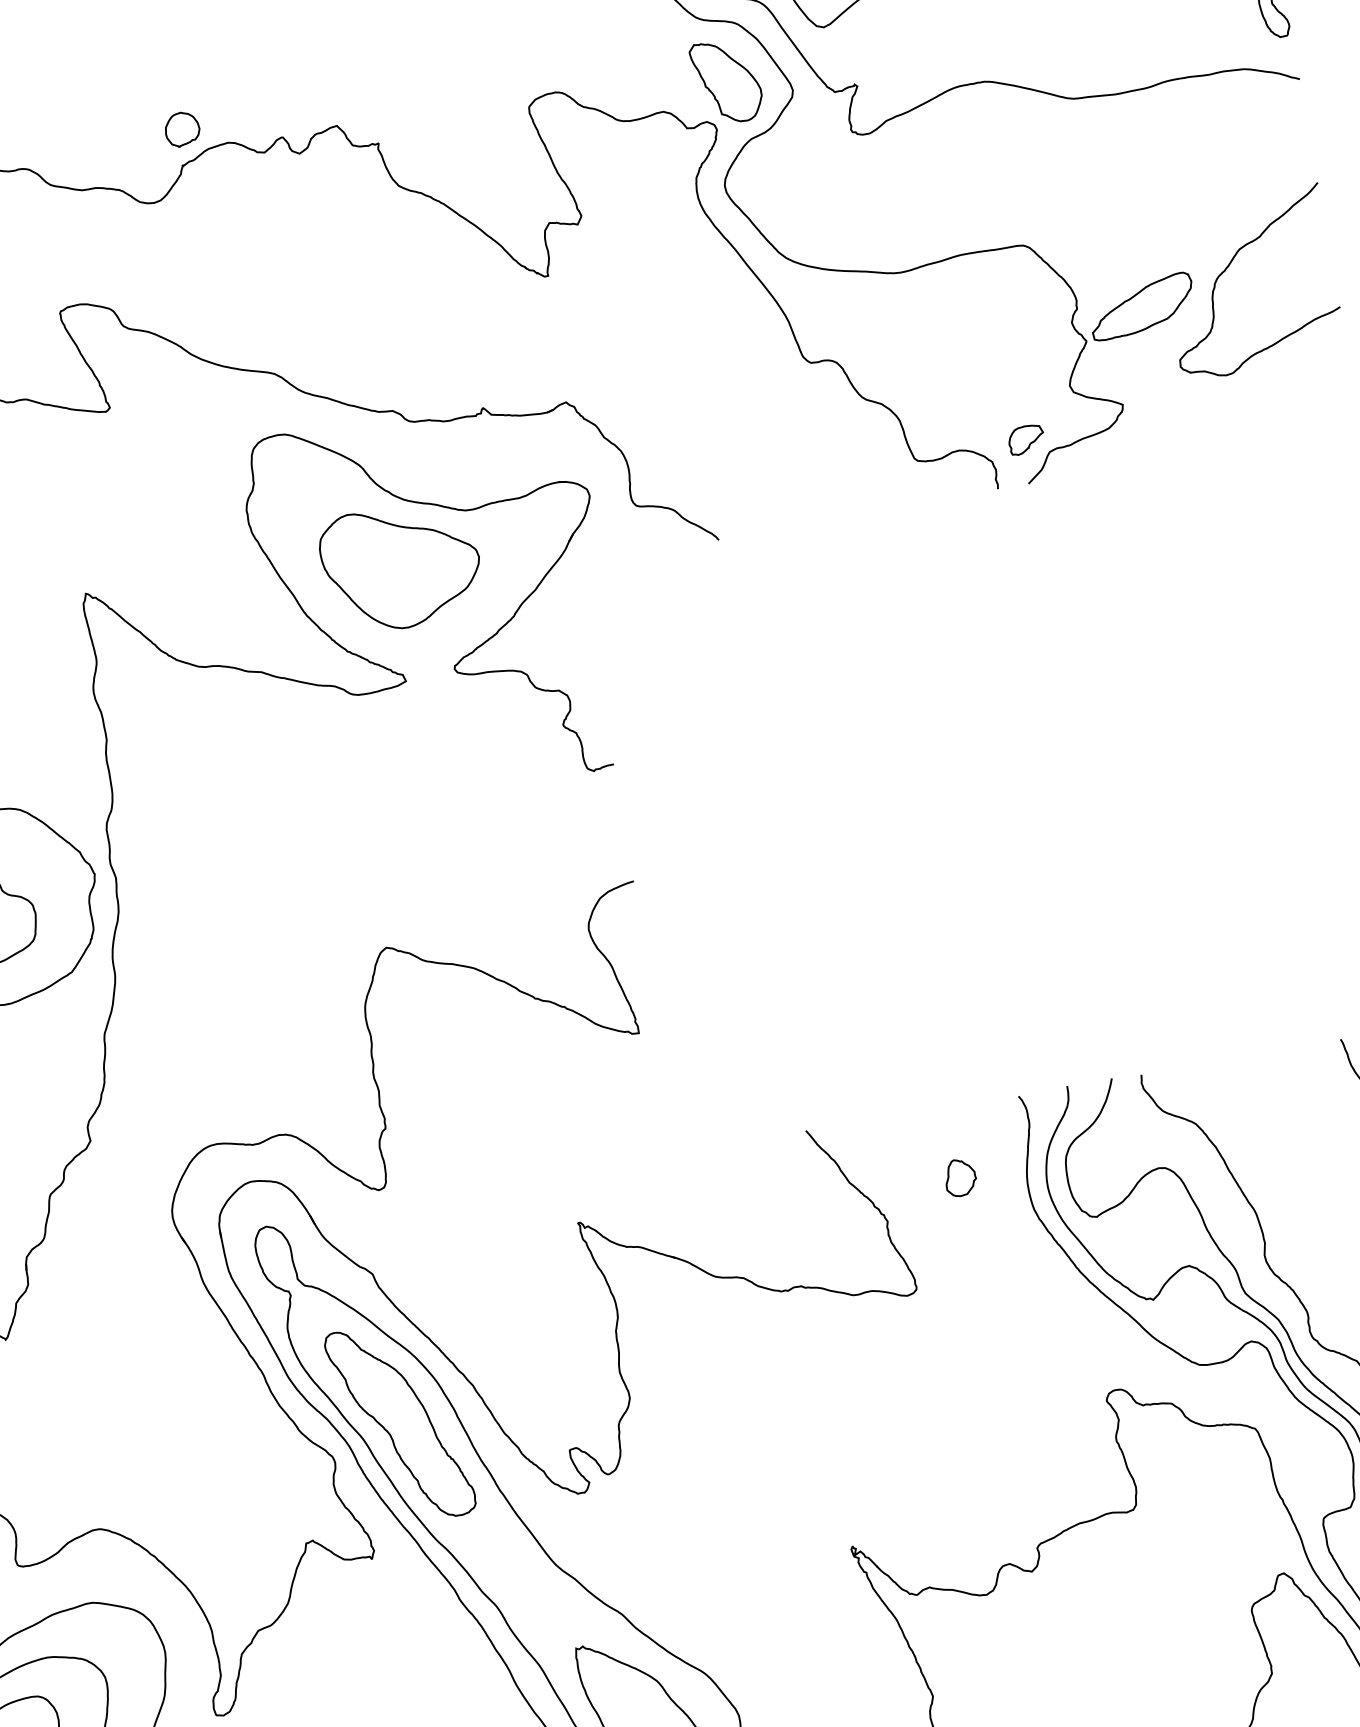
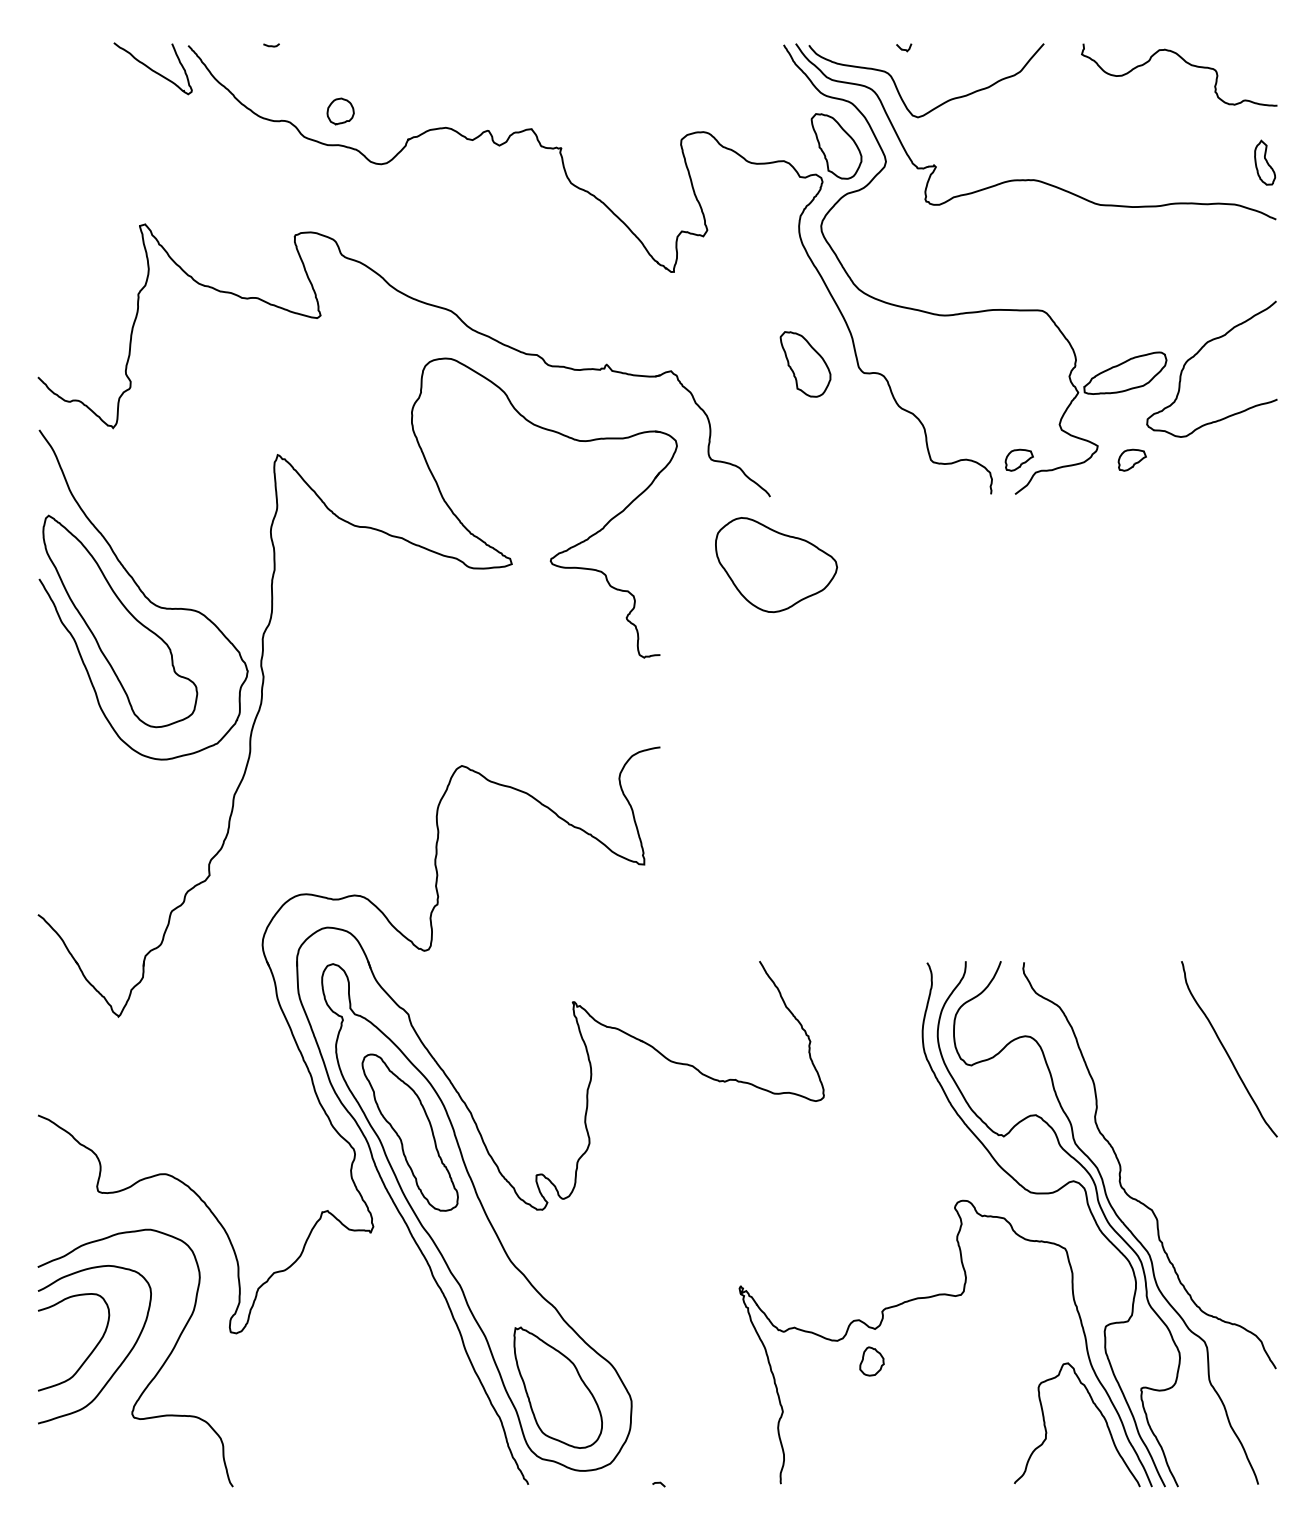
part: (182, 129) -> (340, 111), moved
part: (734, 364) -> (805, 364), added
part: (1168, 414) -> (1131, 459), added
part: (401, 567) -> (776, 565), moved
part: (959, 1177) -> (871, 1361), moved

